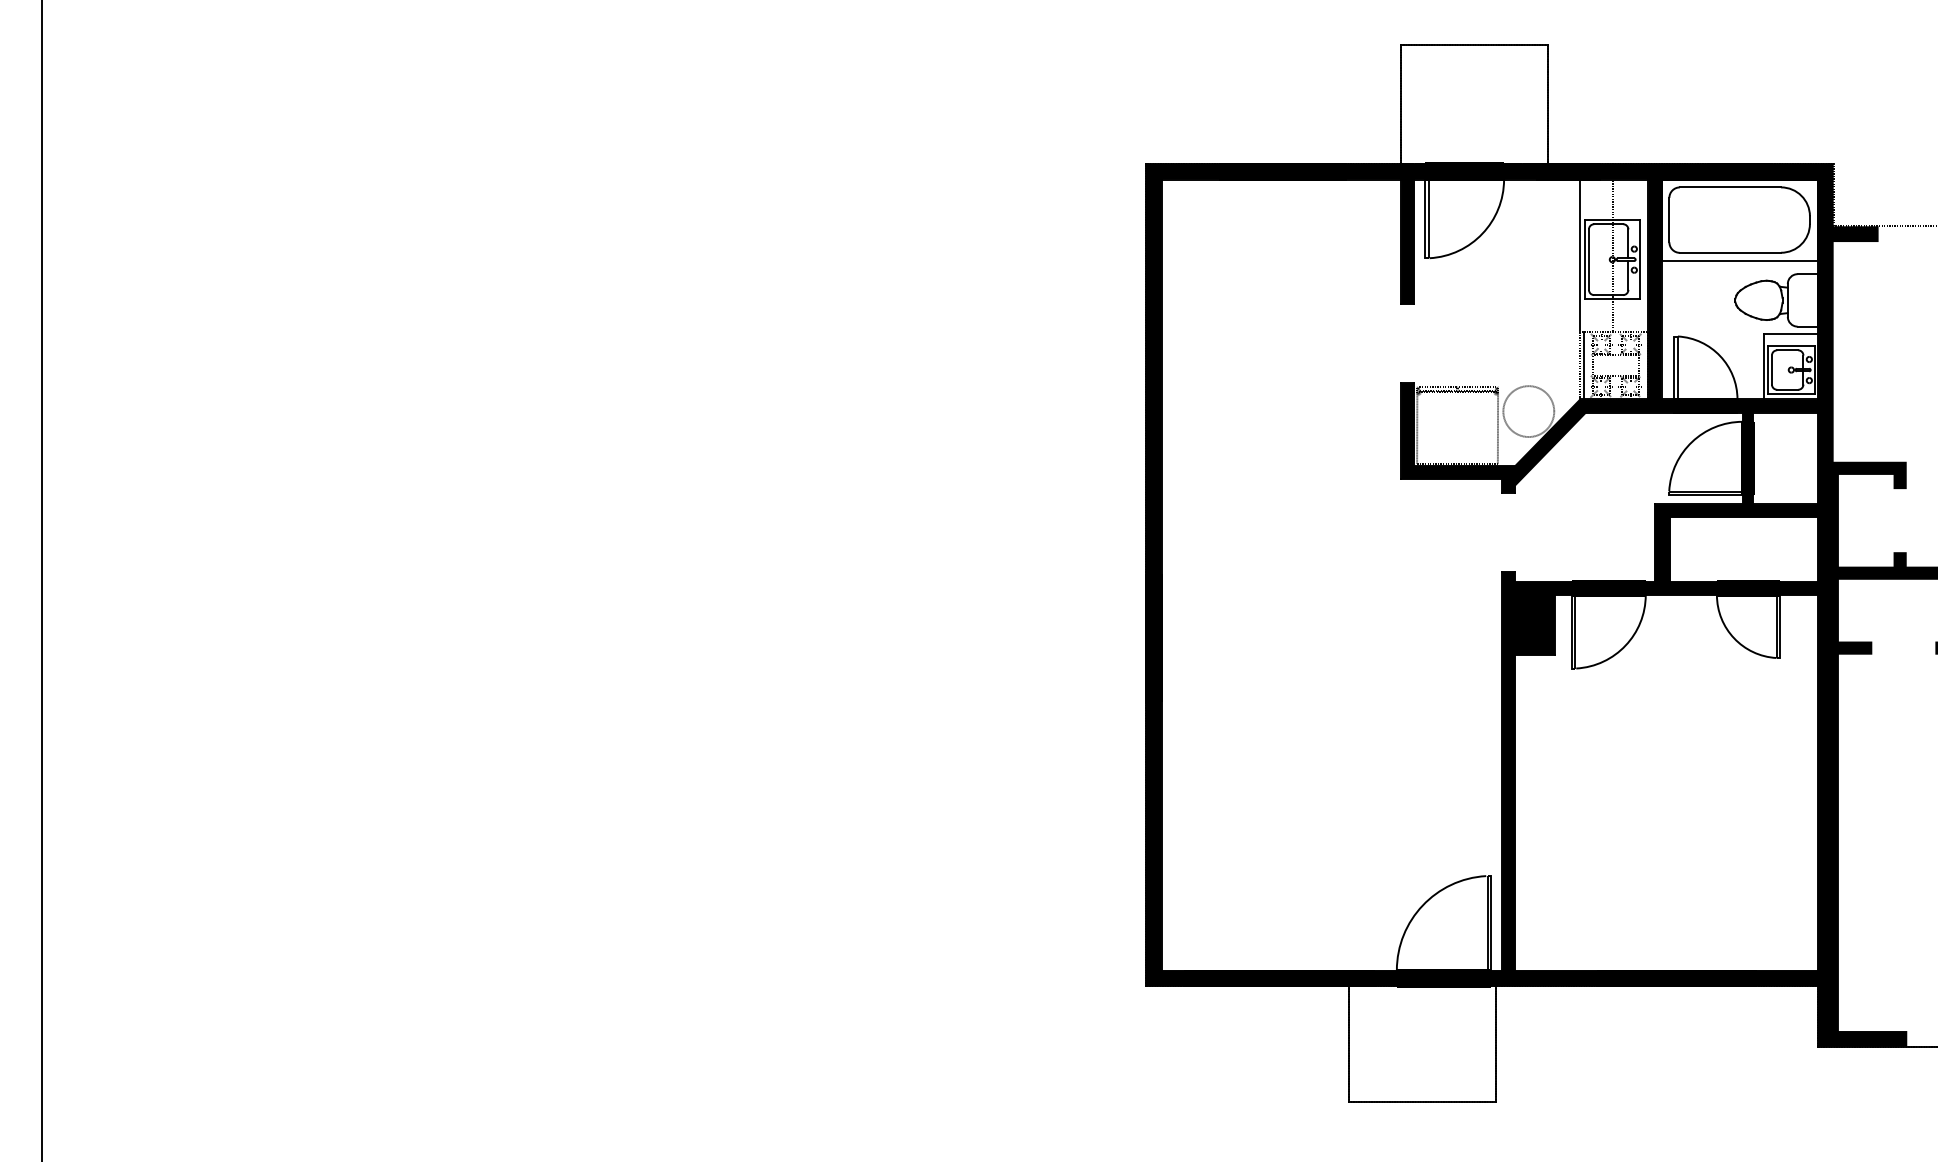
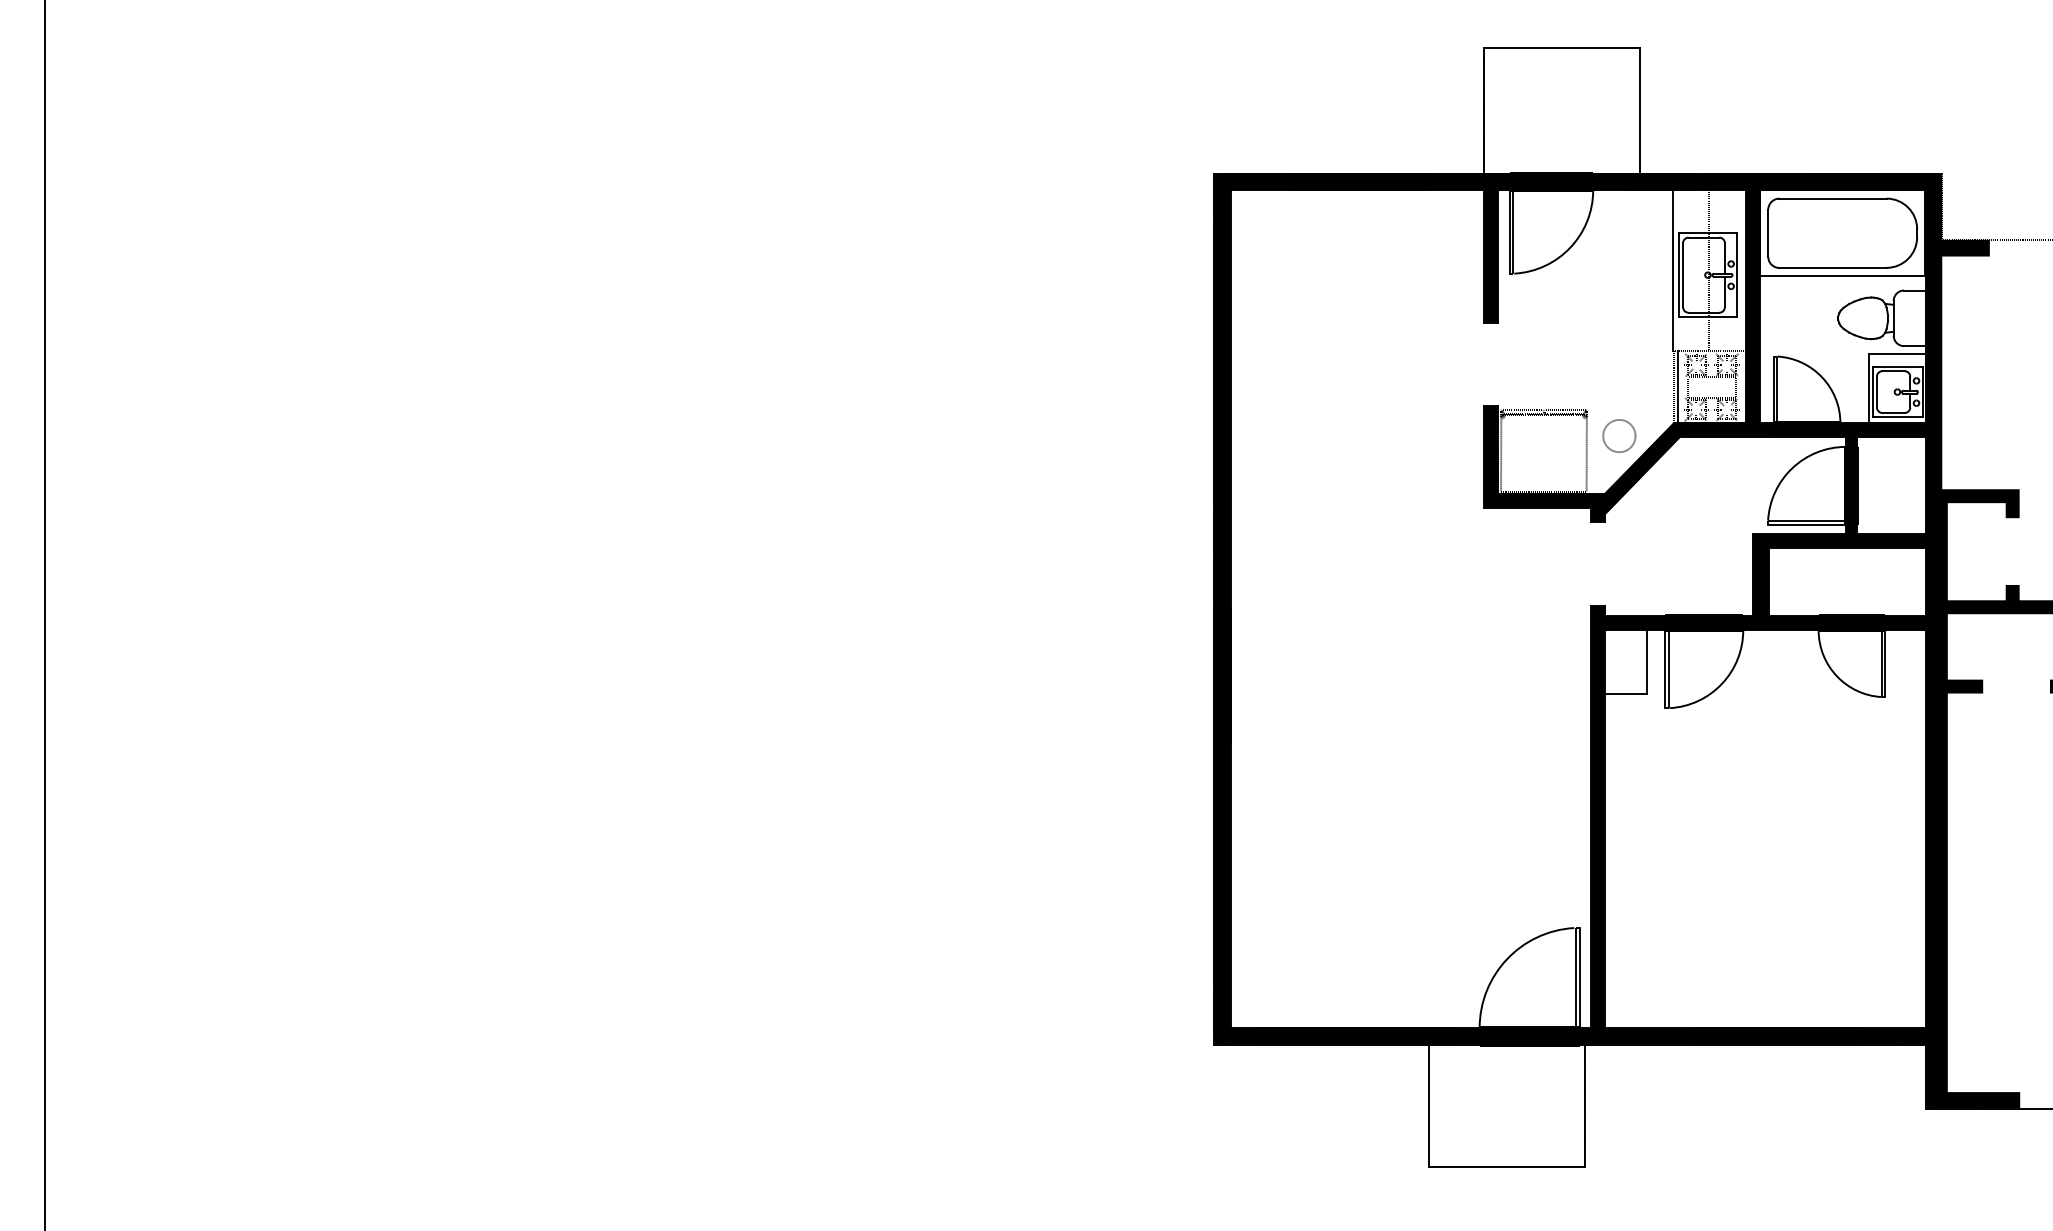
circle: (1528, 411) -> (1619, 435), size x0.6
fill: (1535, 624) -> (1626, 661), removed

